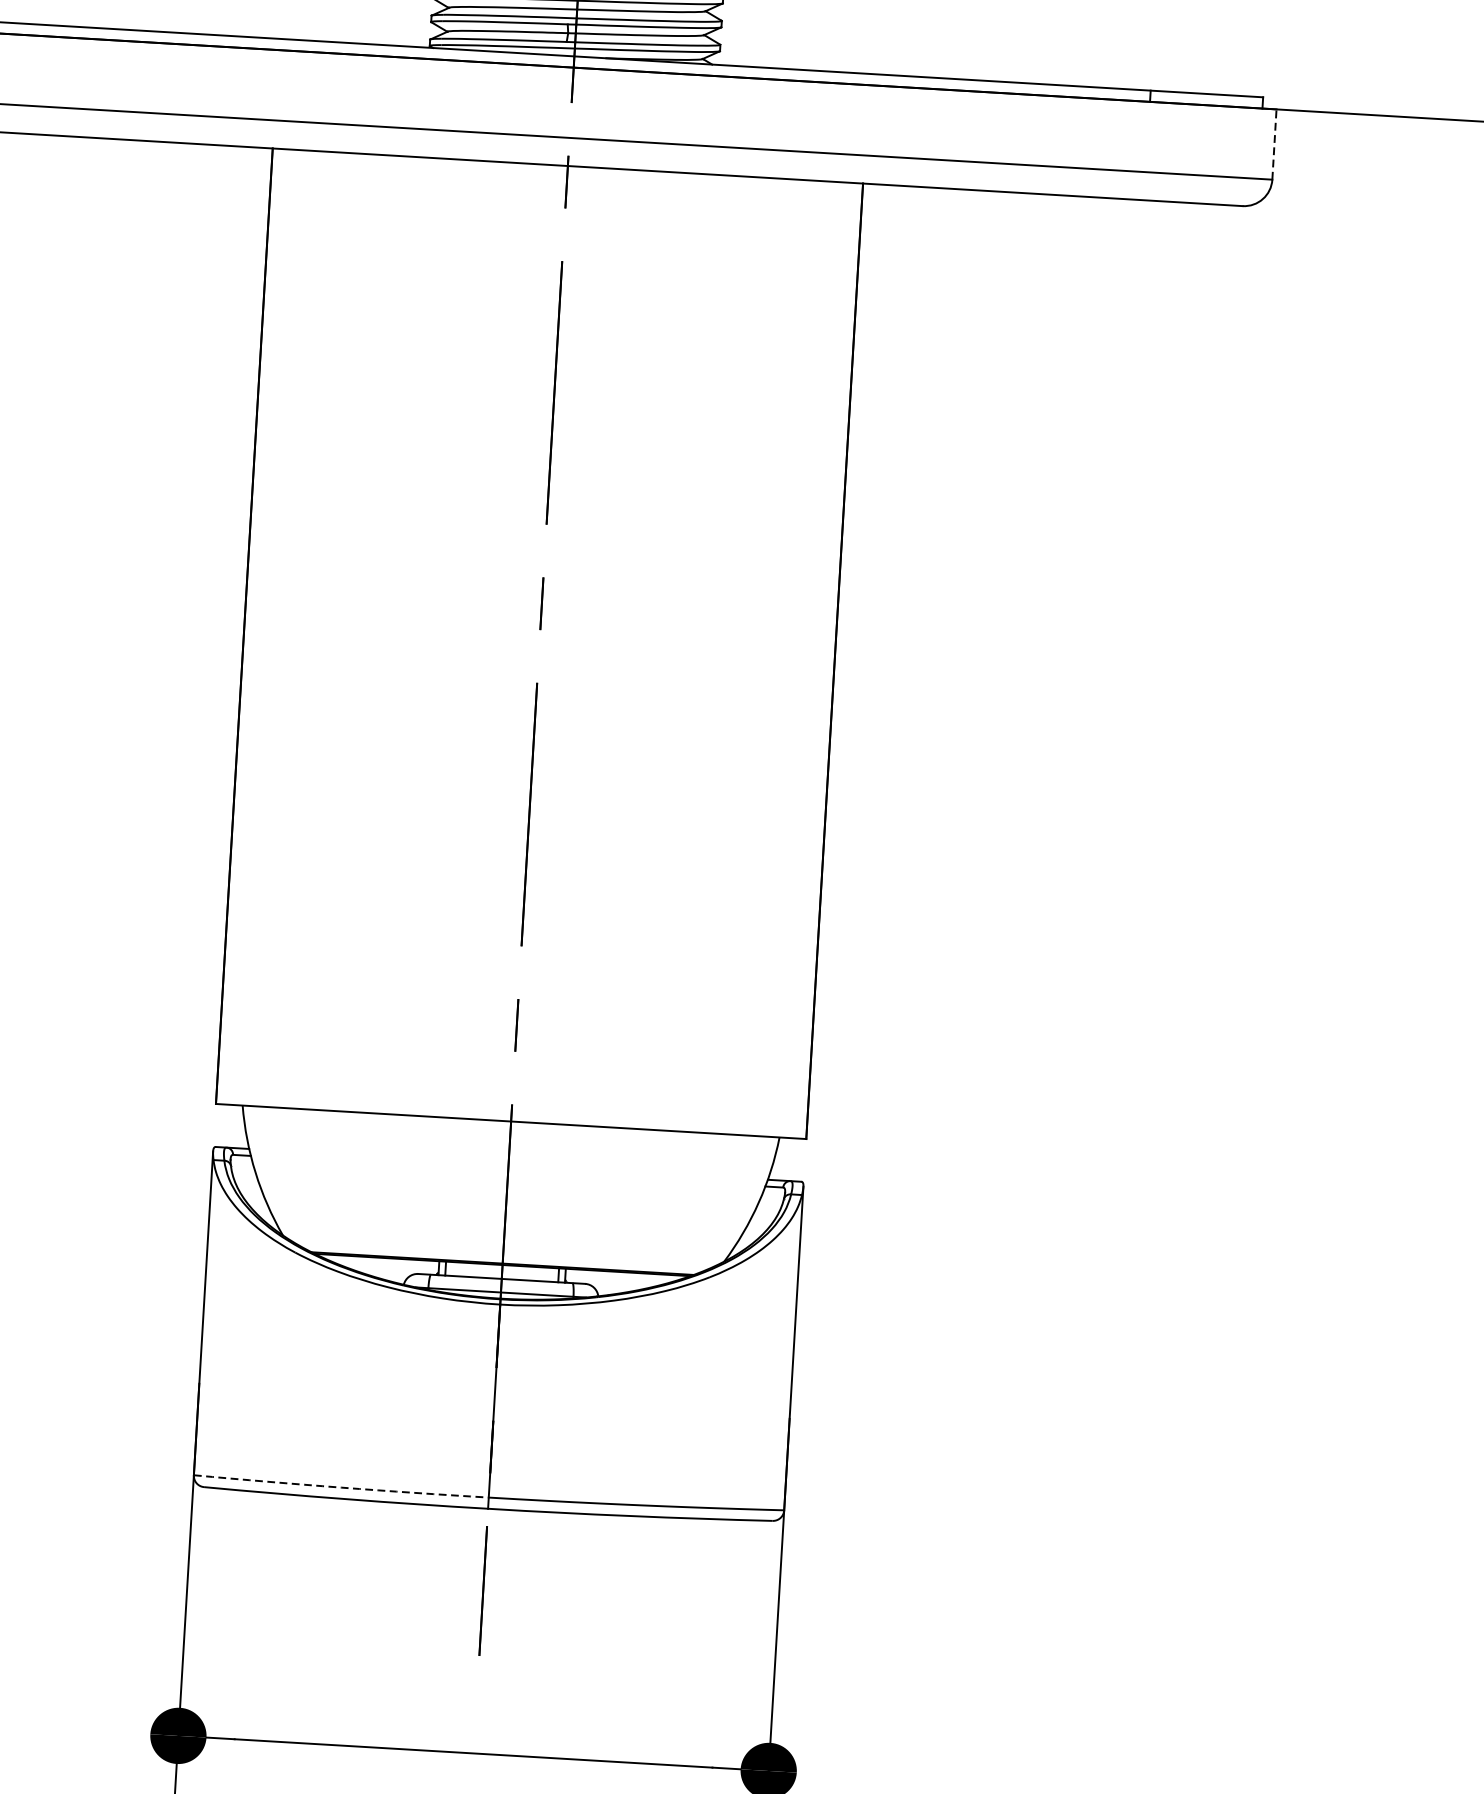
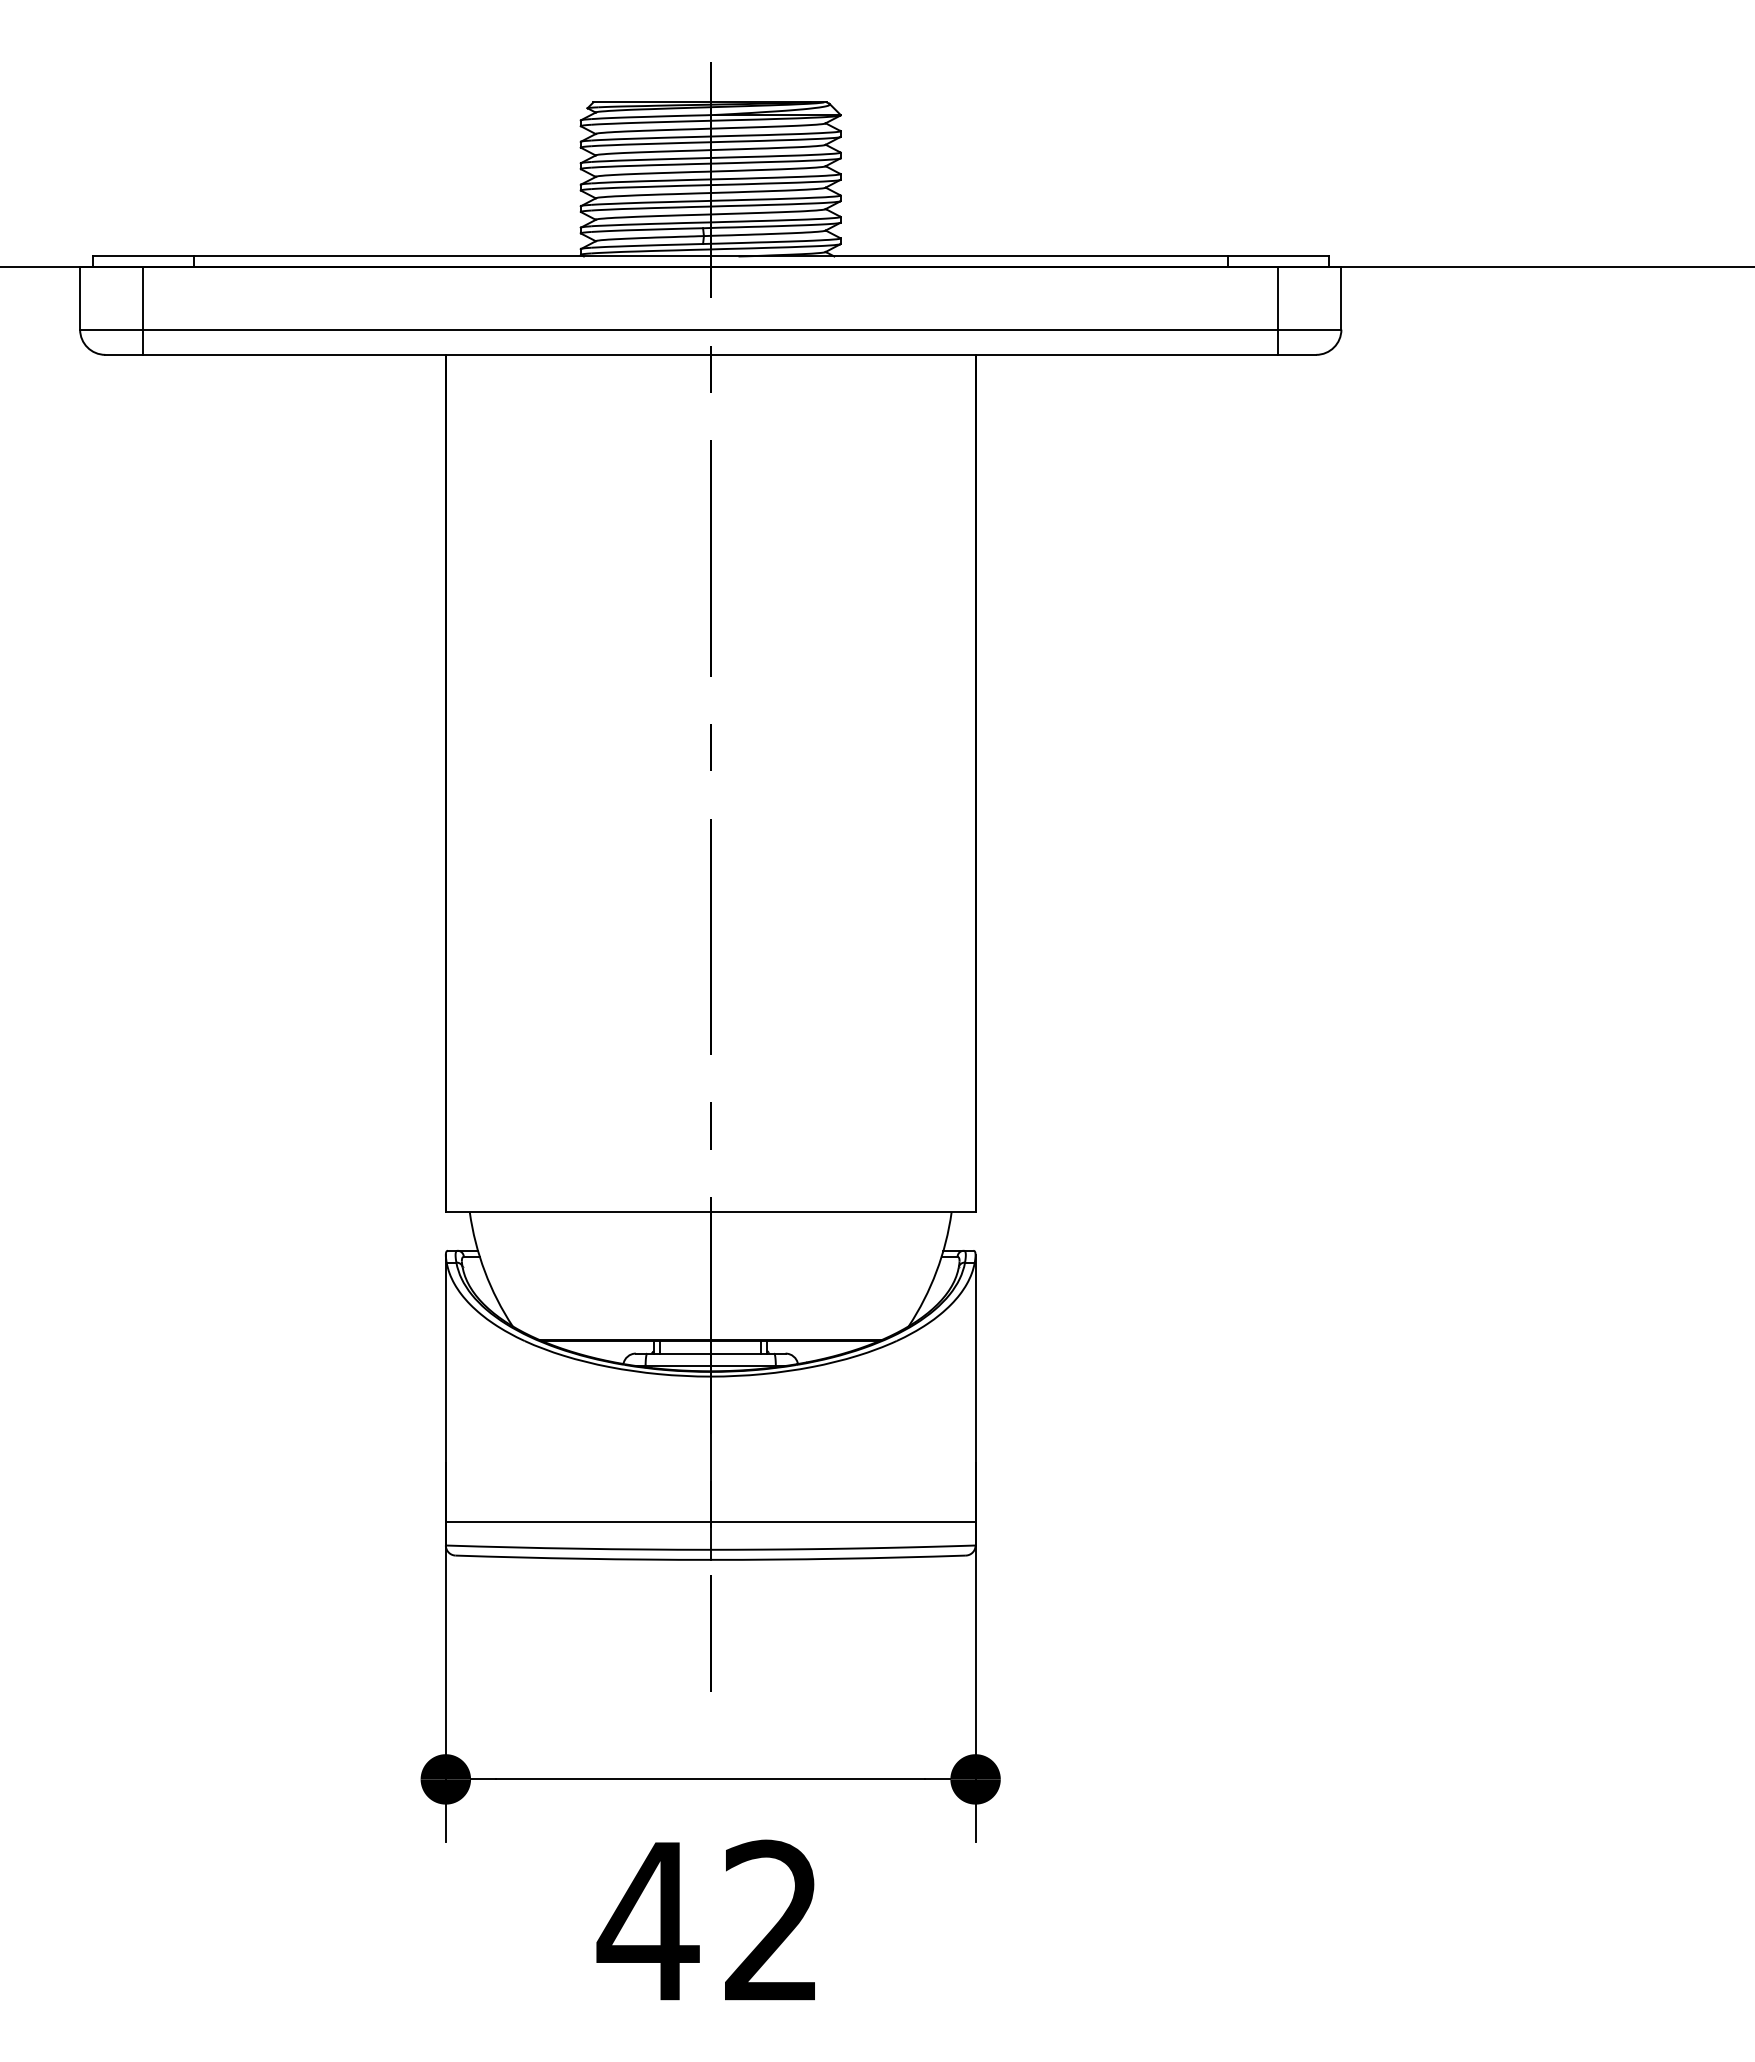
line: (1274, 144) -> (1341, 298), dashed -> solid
line: (1203, 154) -> (1278, 310), added
line: (490, 1466) -> (710, 1521), added
arc: (341, 1487) -> (578, 1548), dashed -> solid

